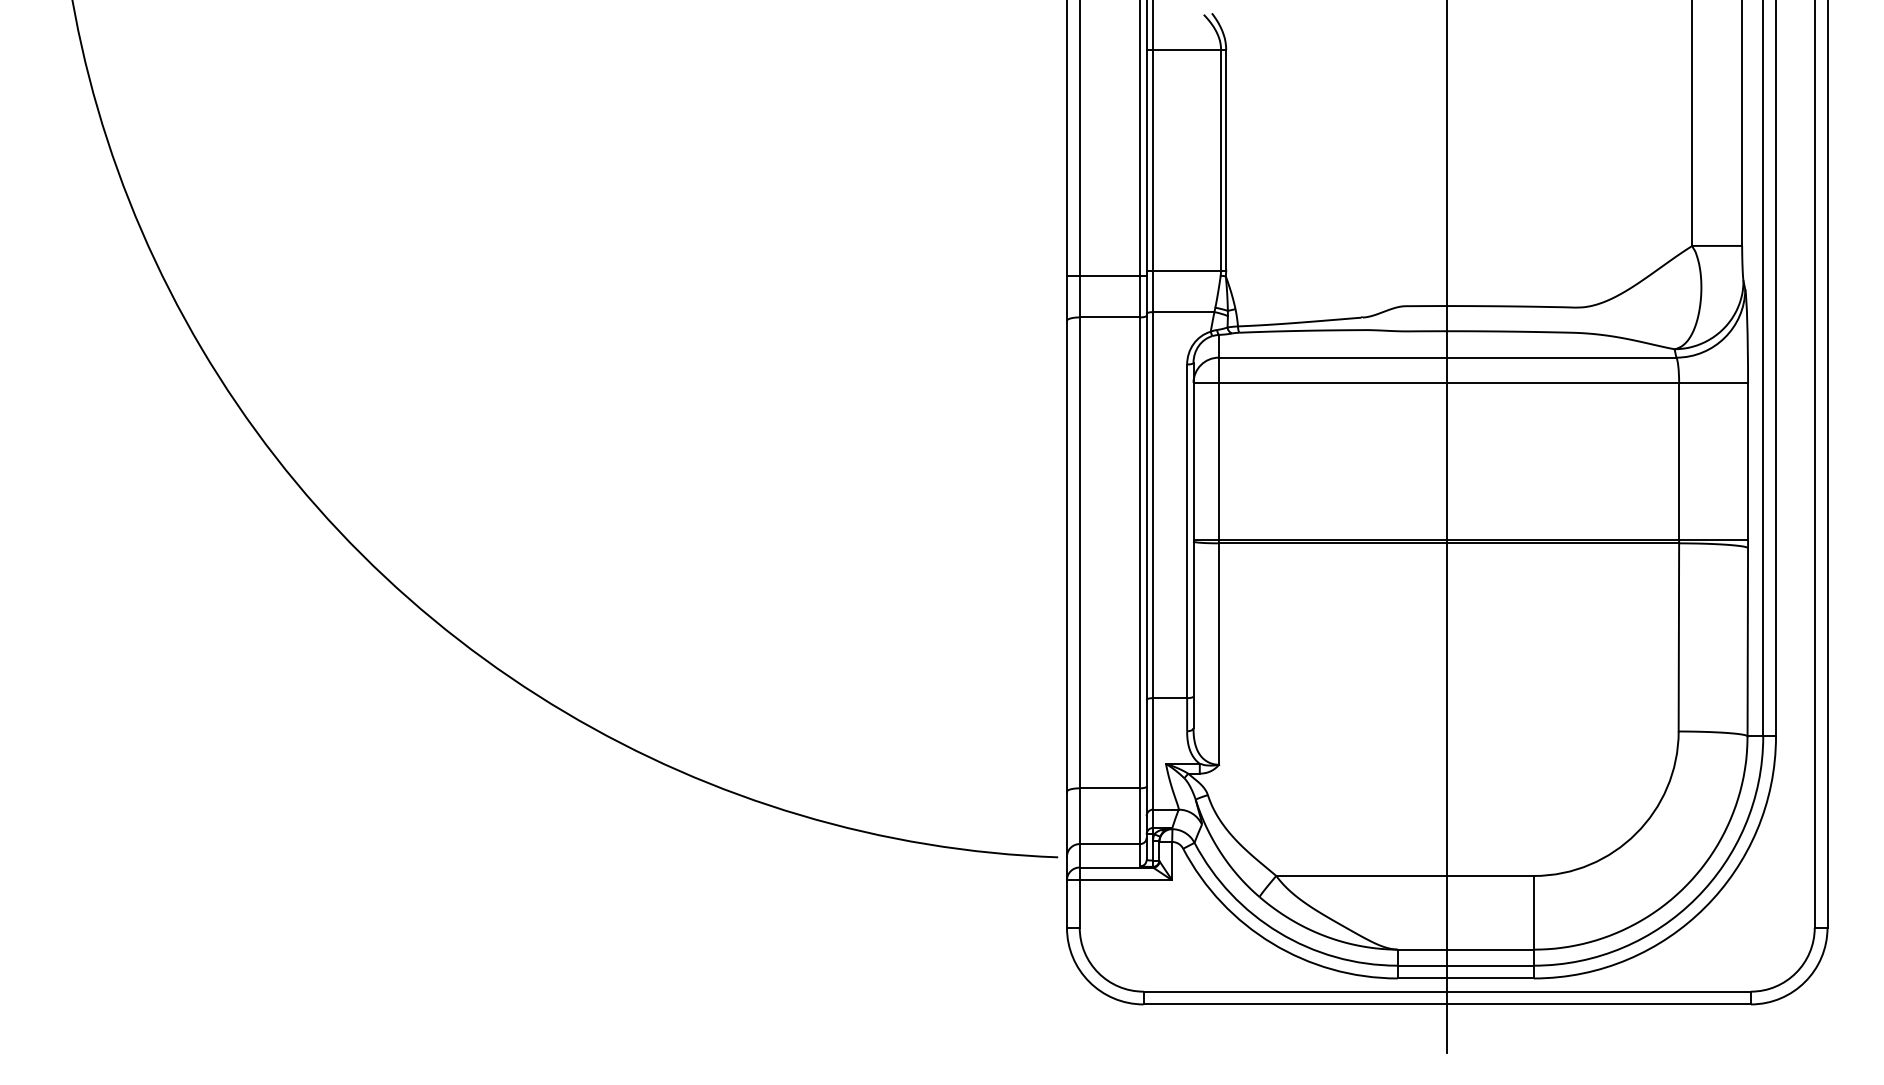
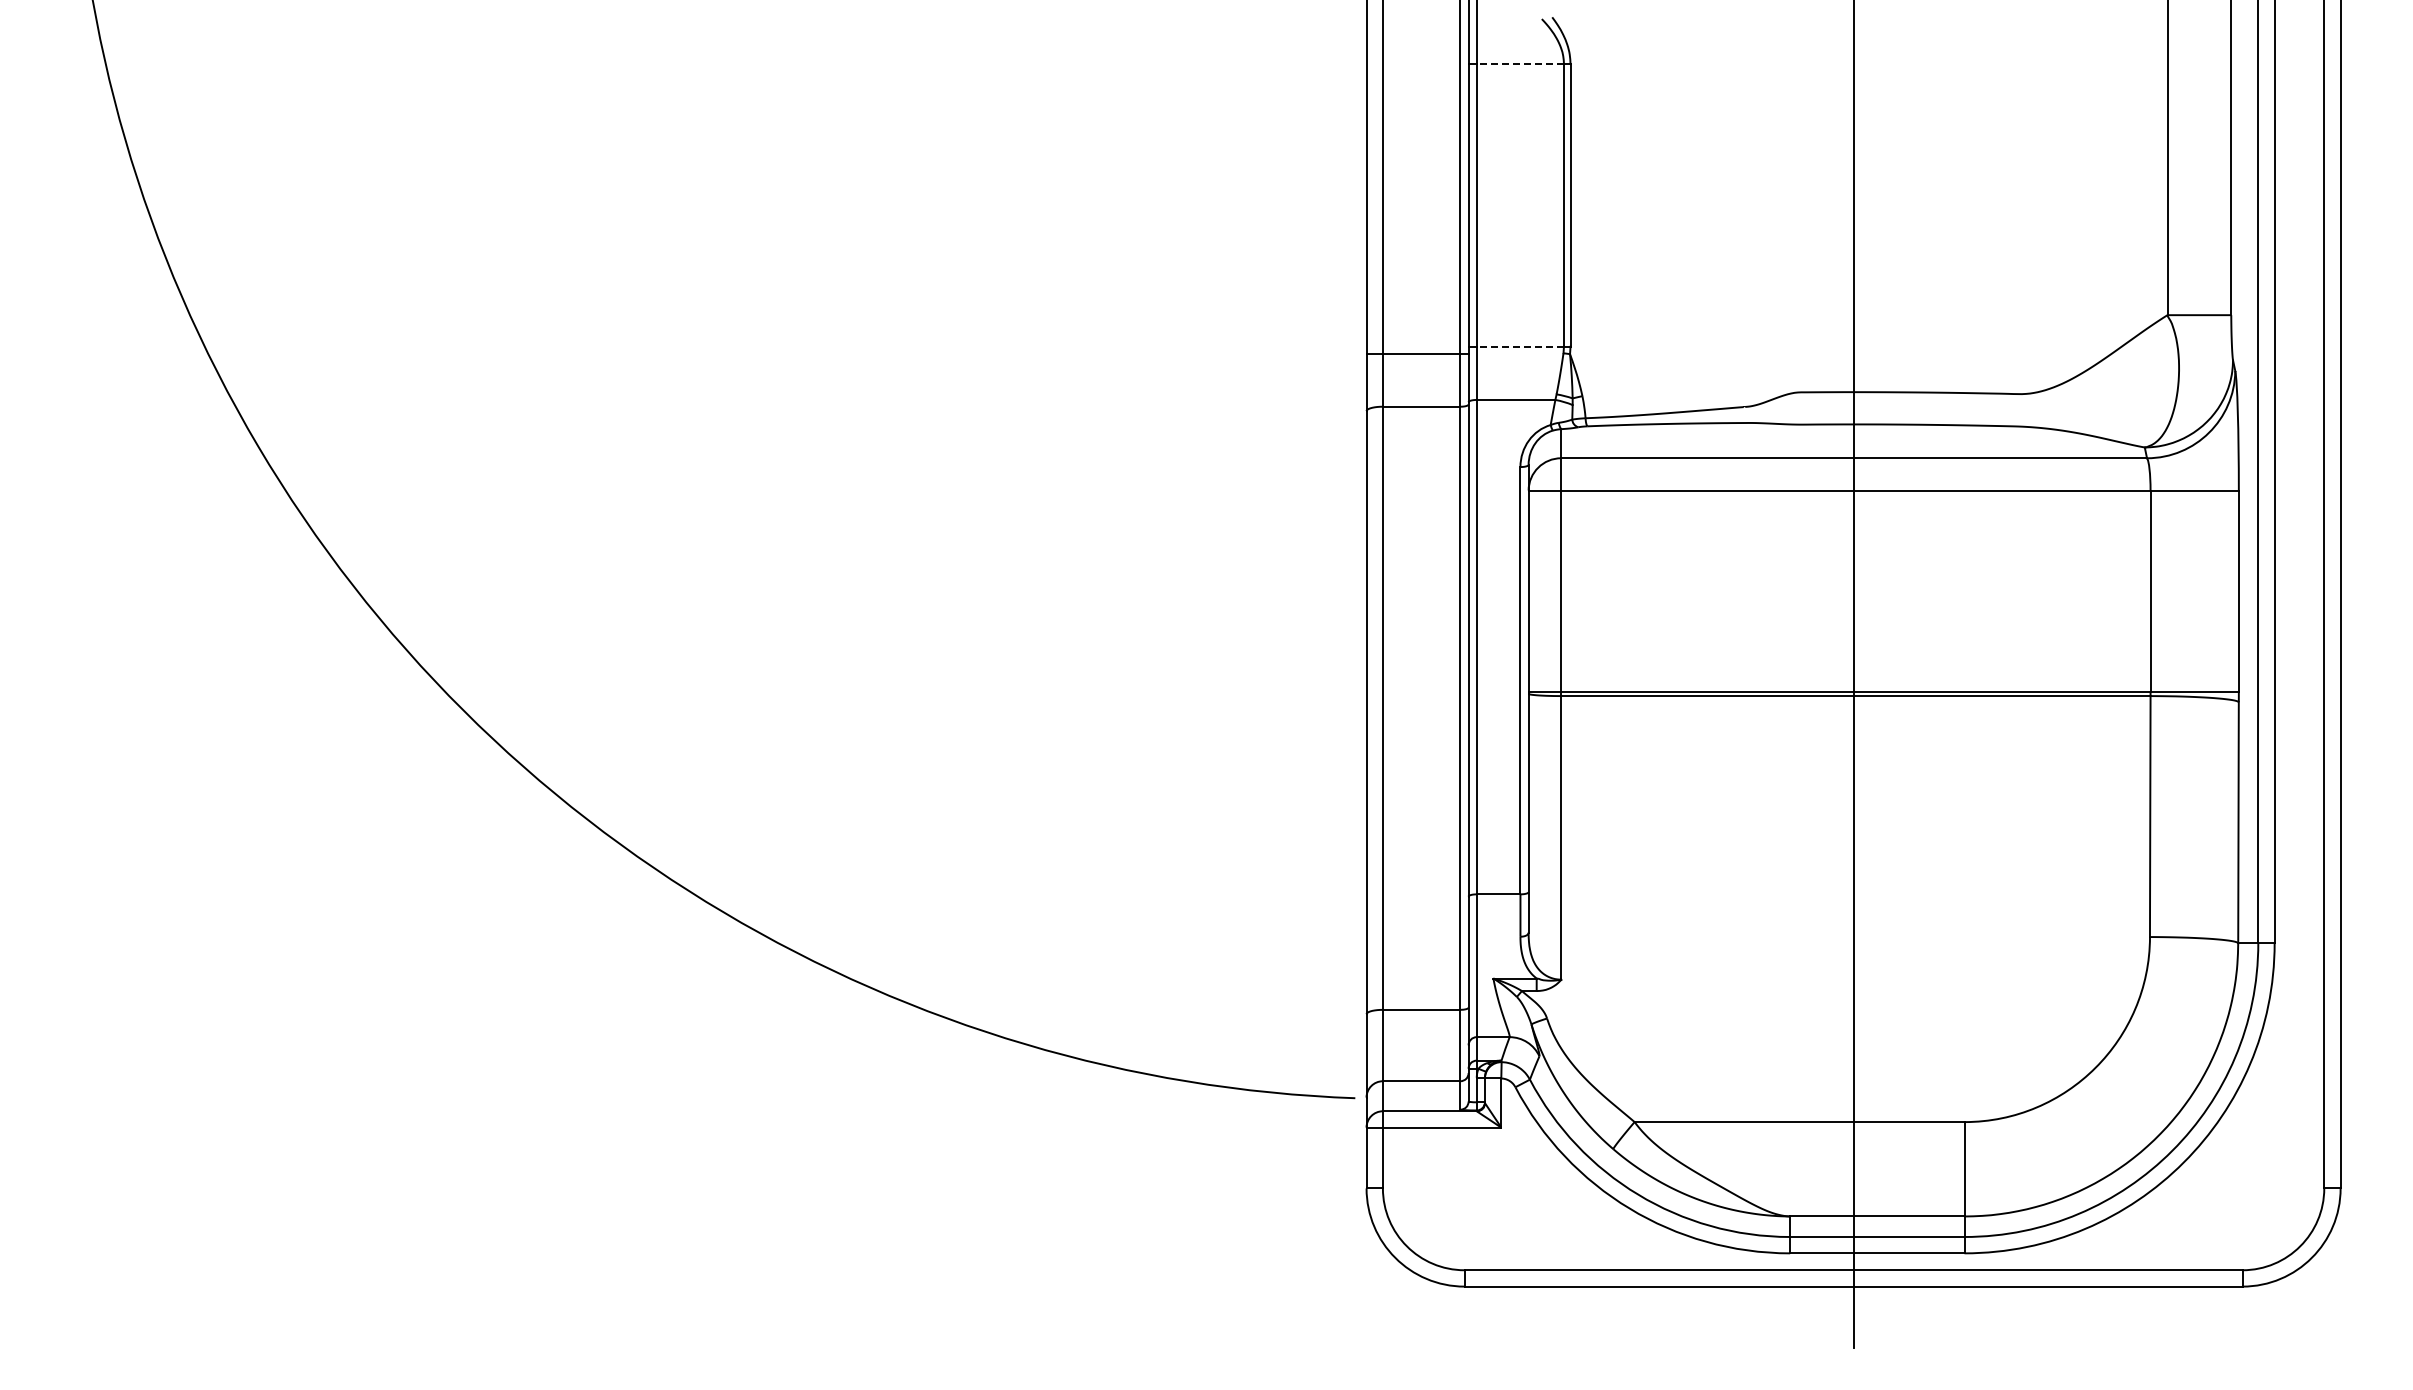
line: (1187, 50) -> (1520, 64), solid -> dashed
line: (1187, 270) -> (1520, 346), solid -> dashed

